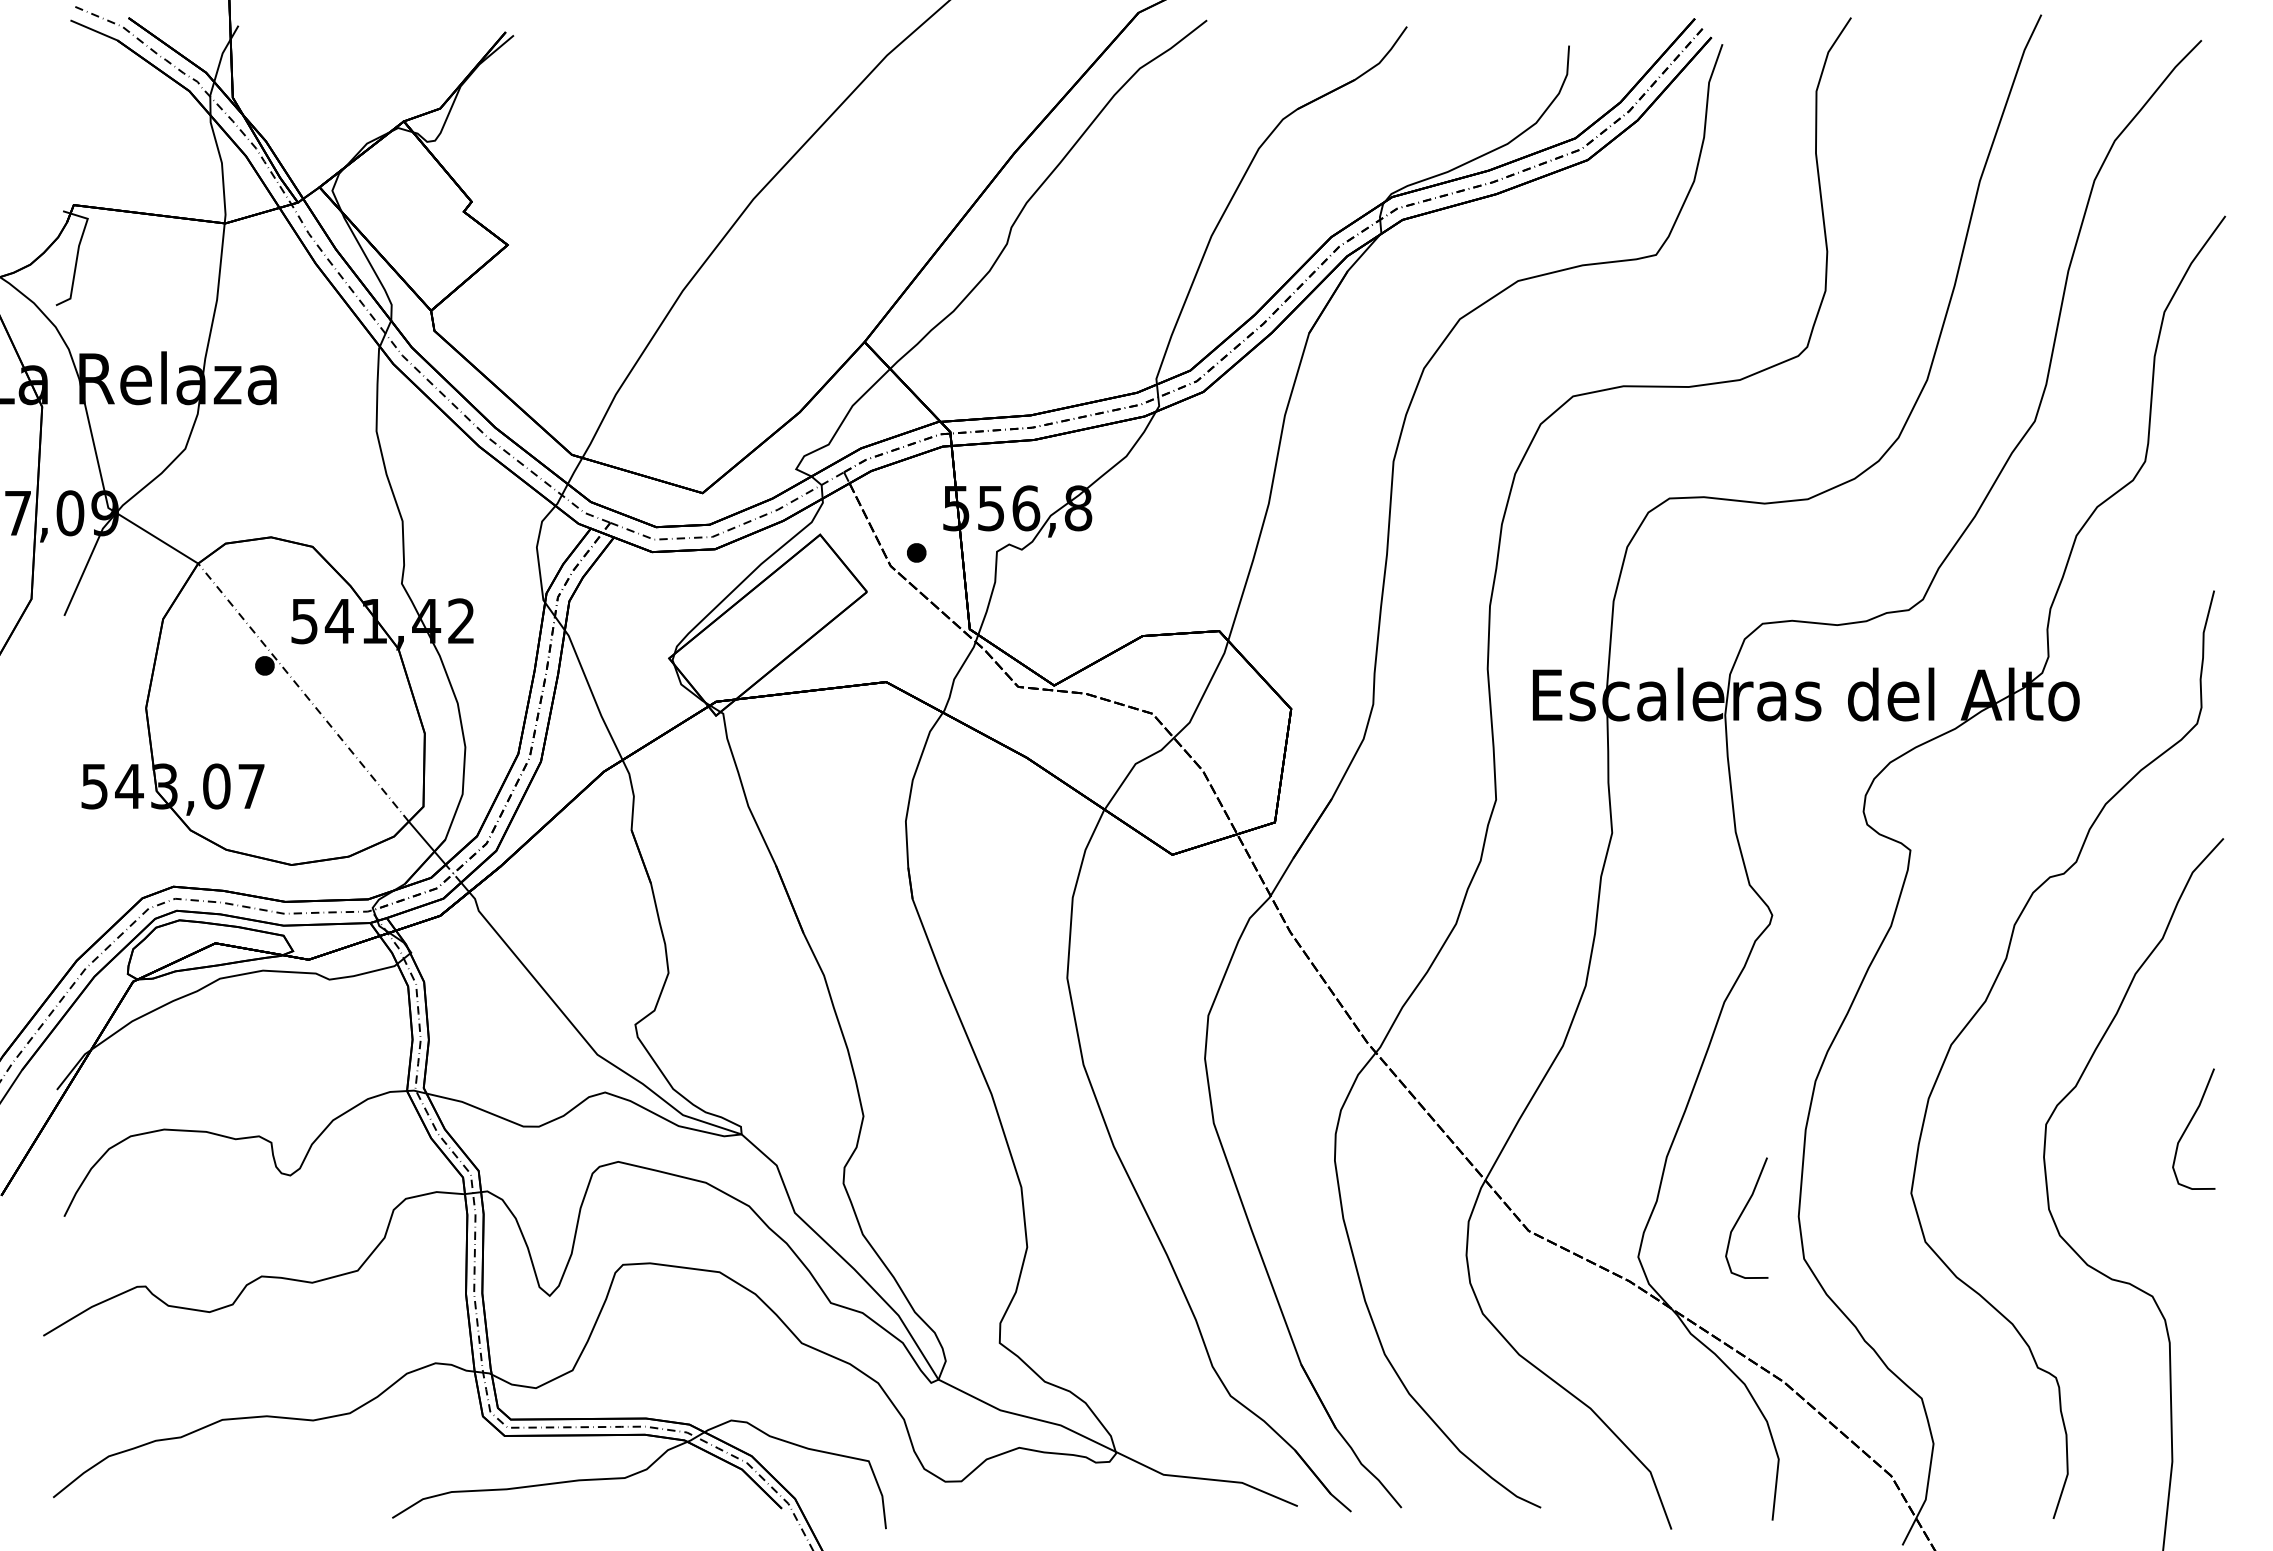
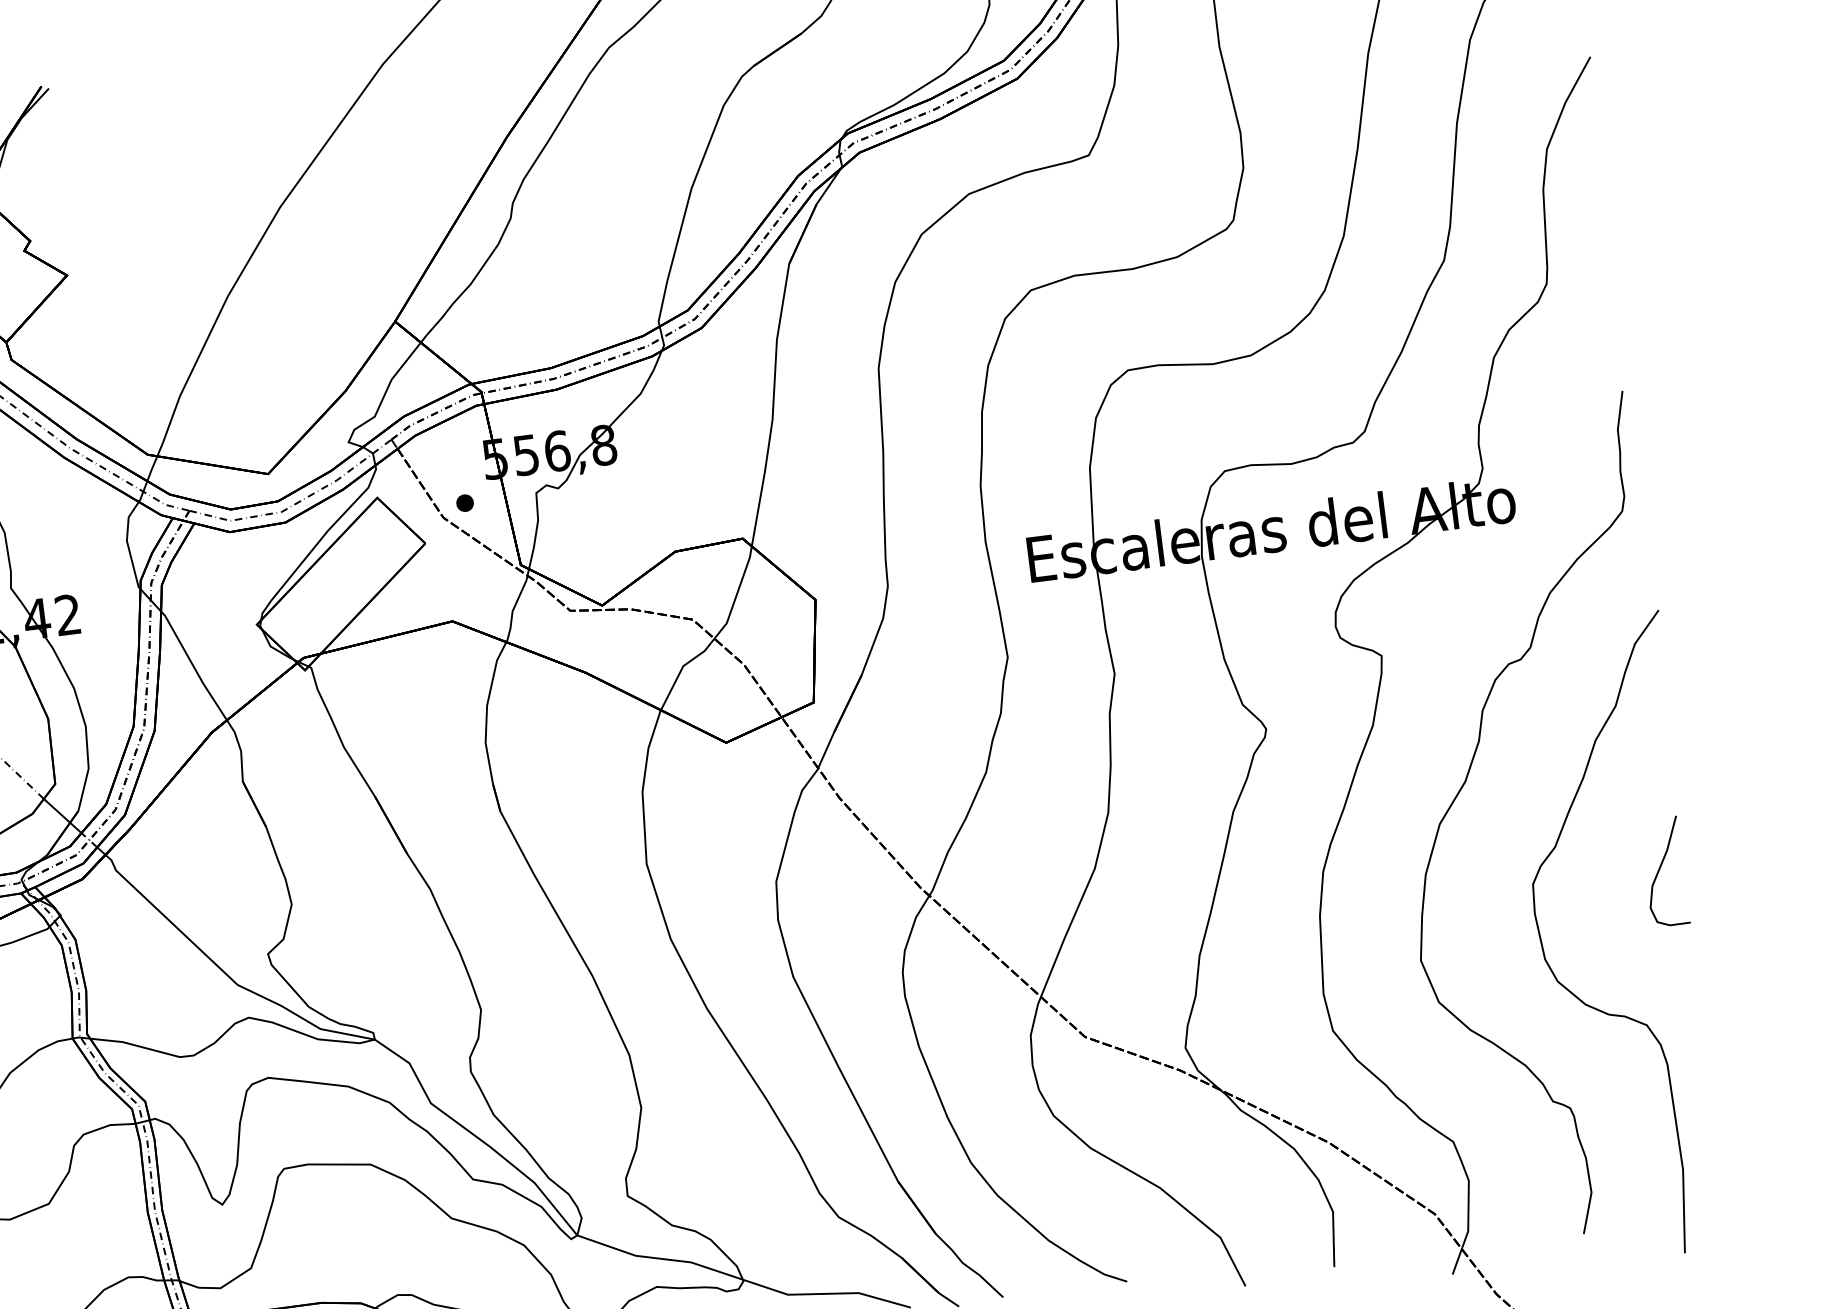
curve: (1742, 1214) -> (1273, 998), removed

